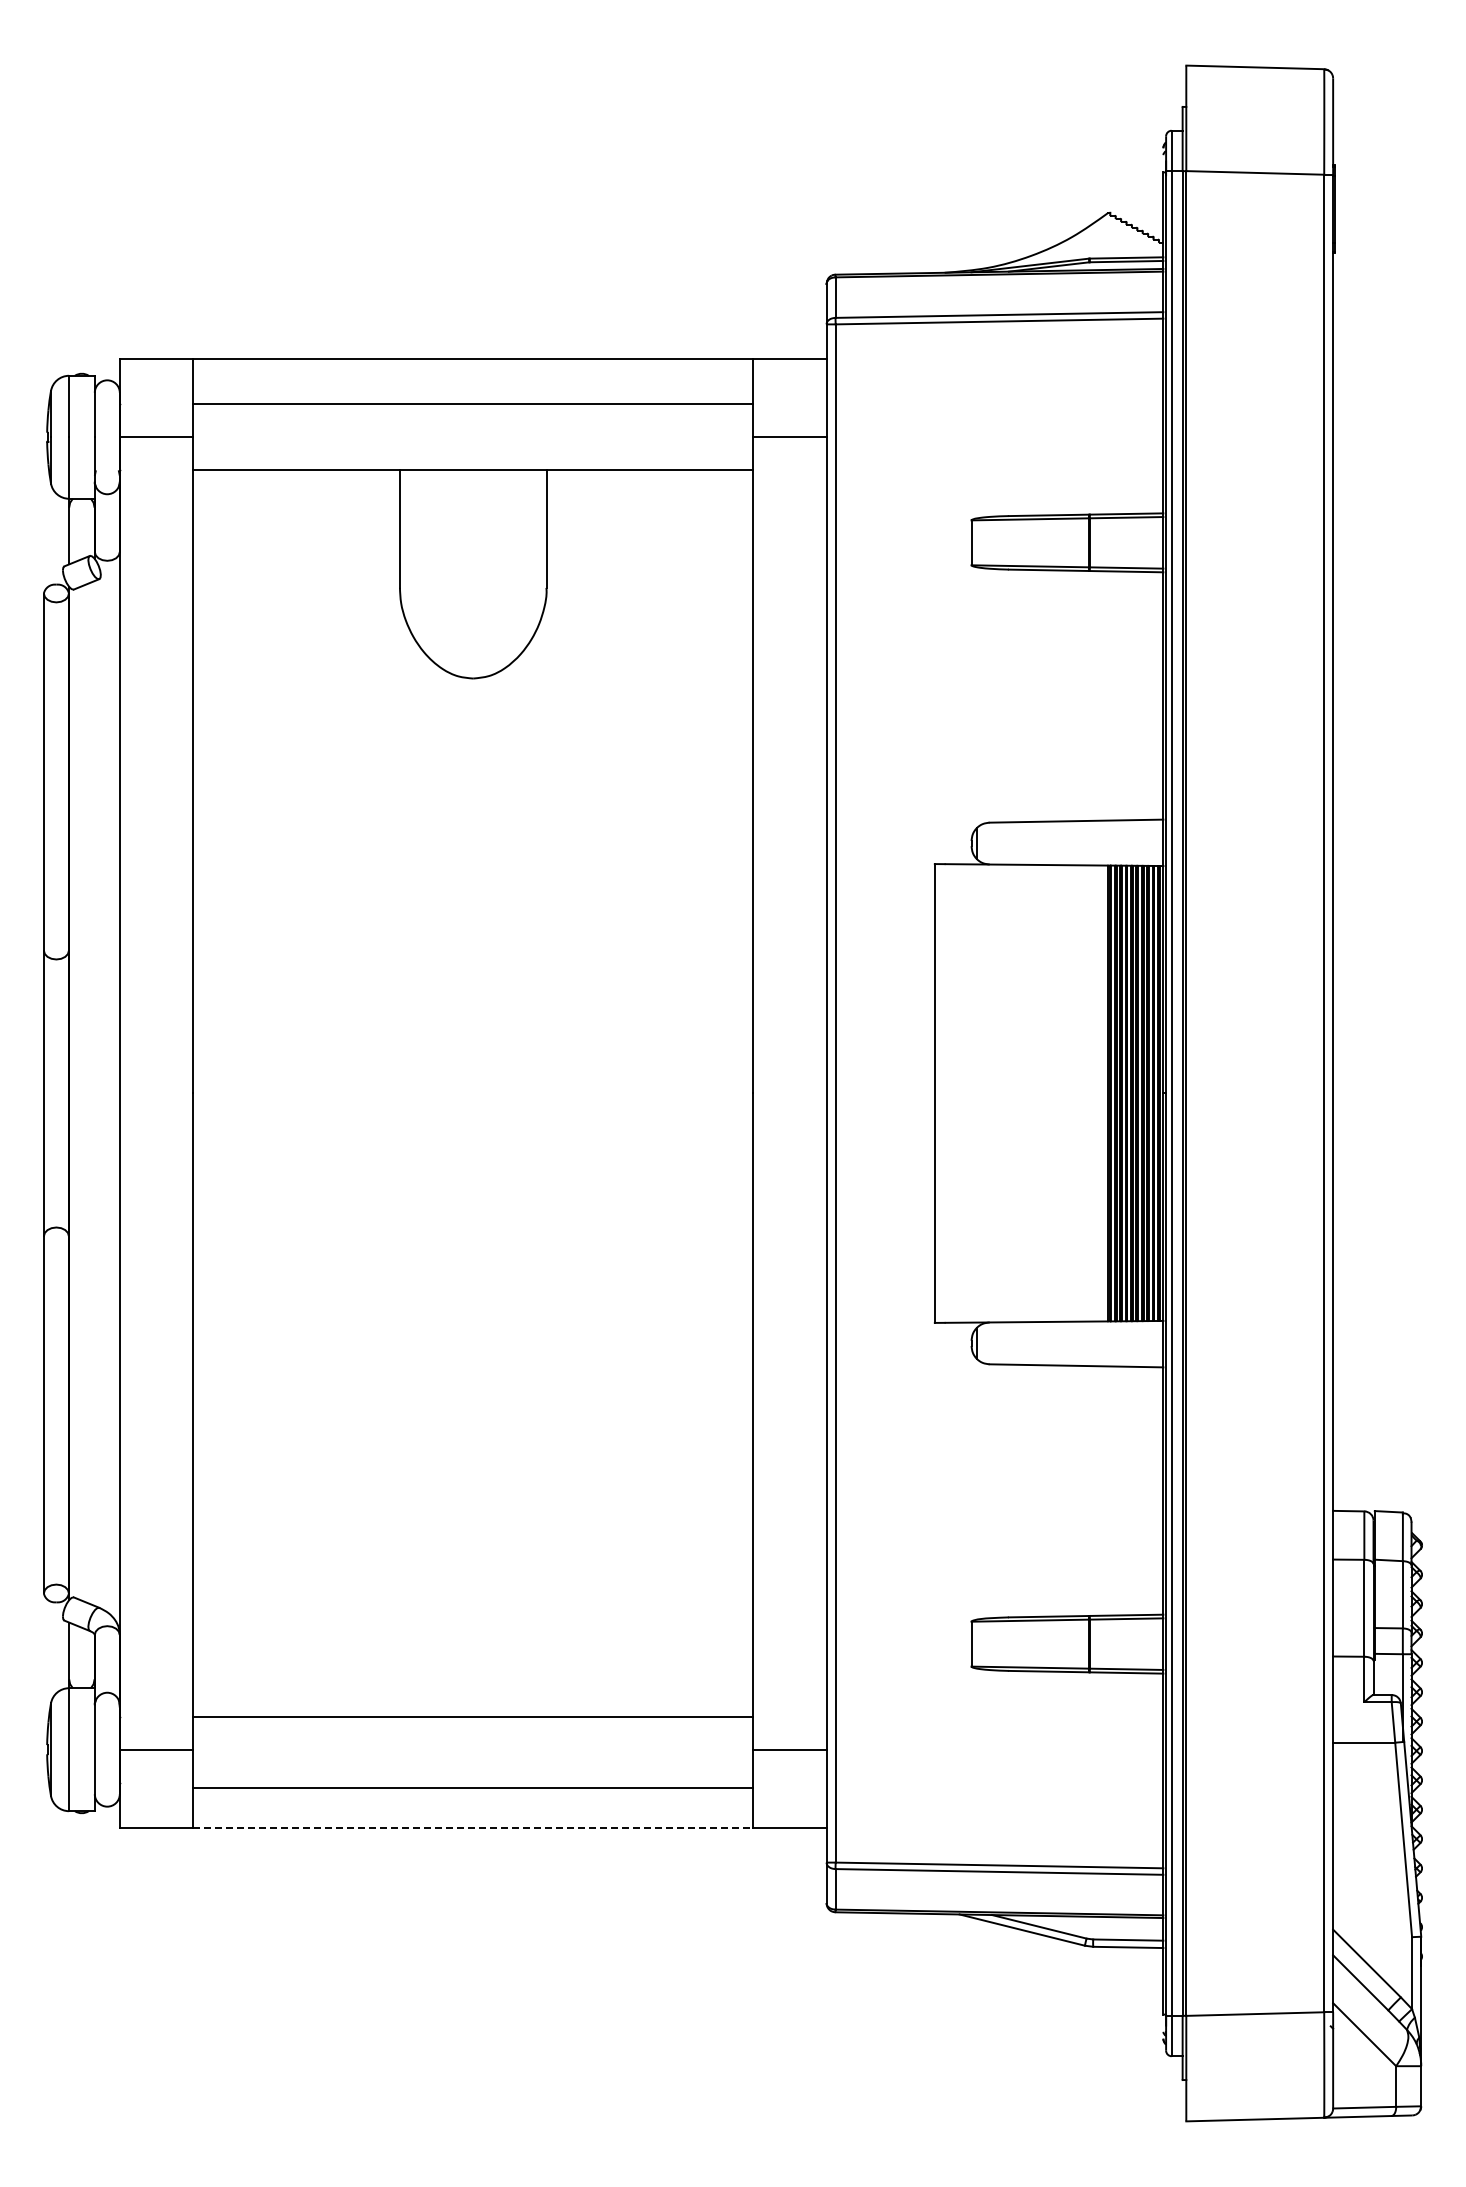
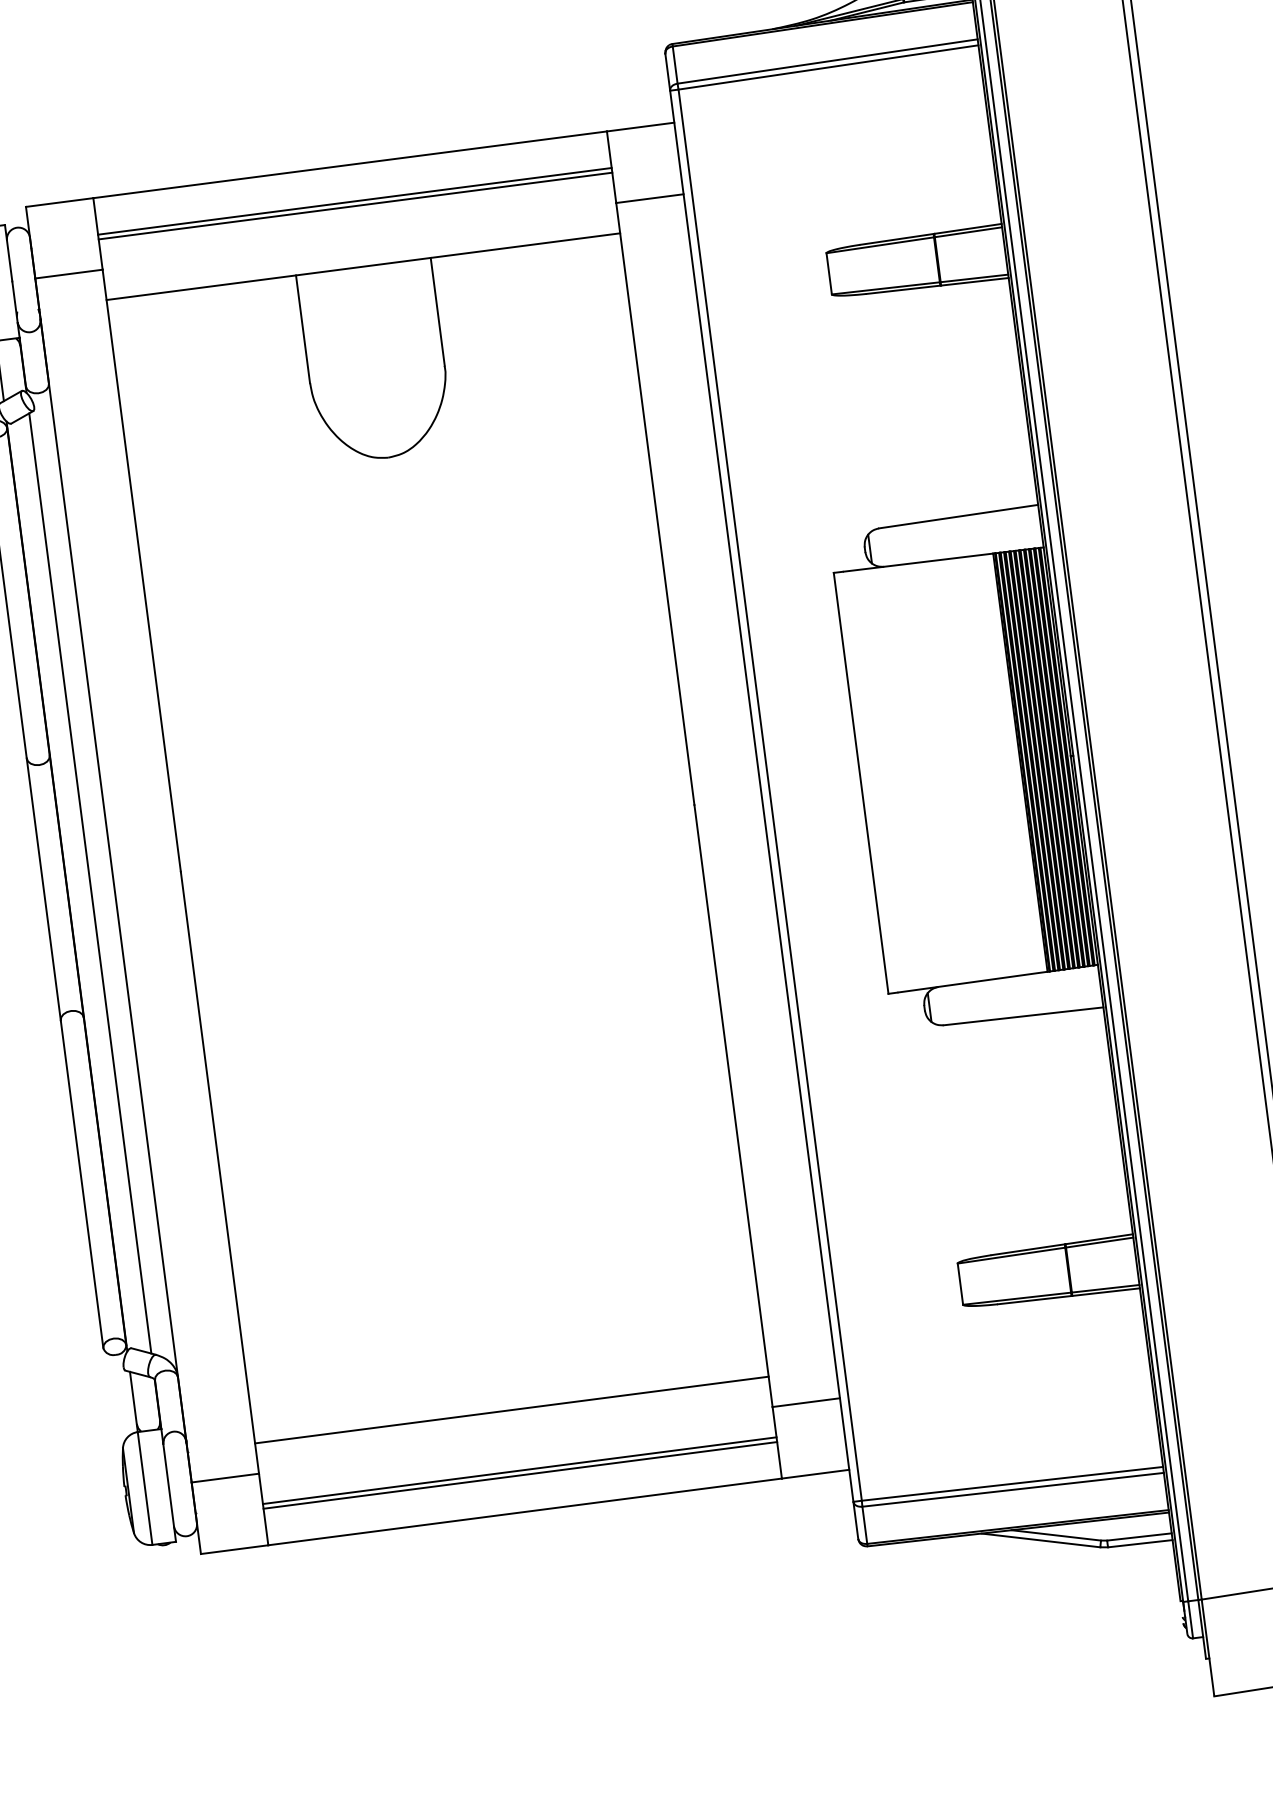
line: (473, 399) -> (355, 201), added
line: (94, 1093) -> (90, 883), added
line: (473, 1782) -> (520, 1470), added
line: (473, 1827) -> (525, 1511), dashed -> solid

